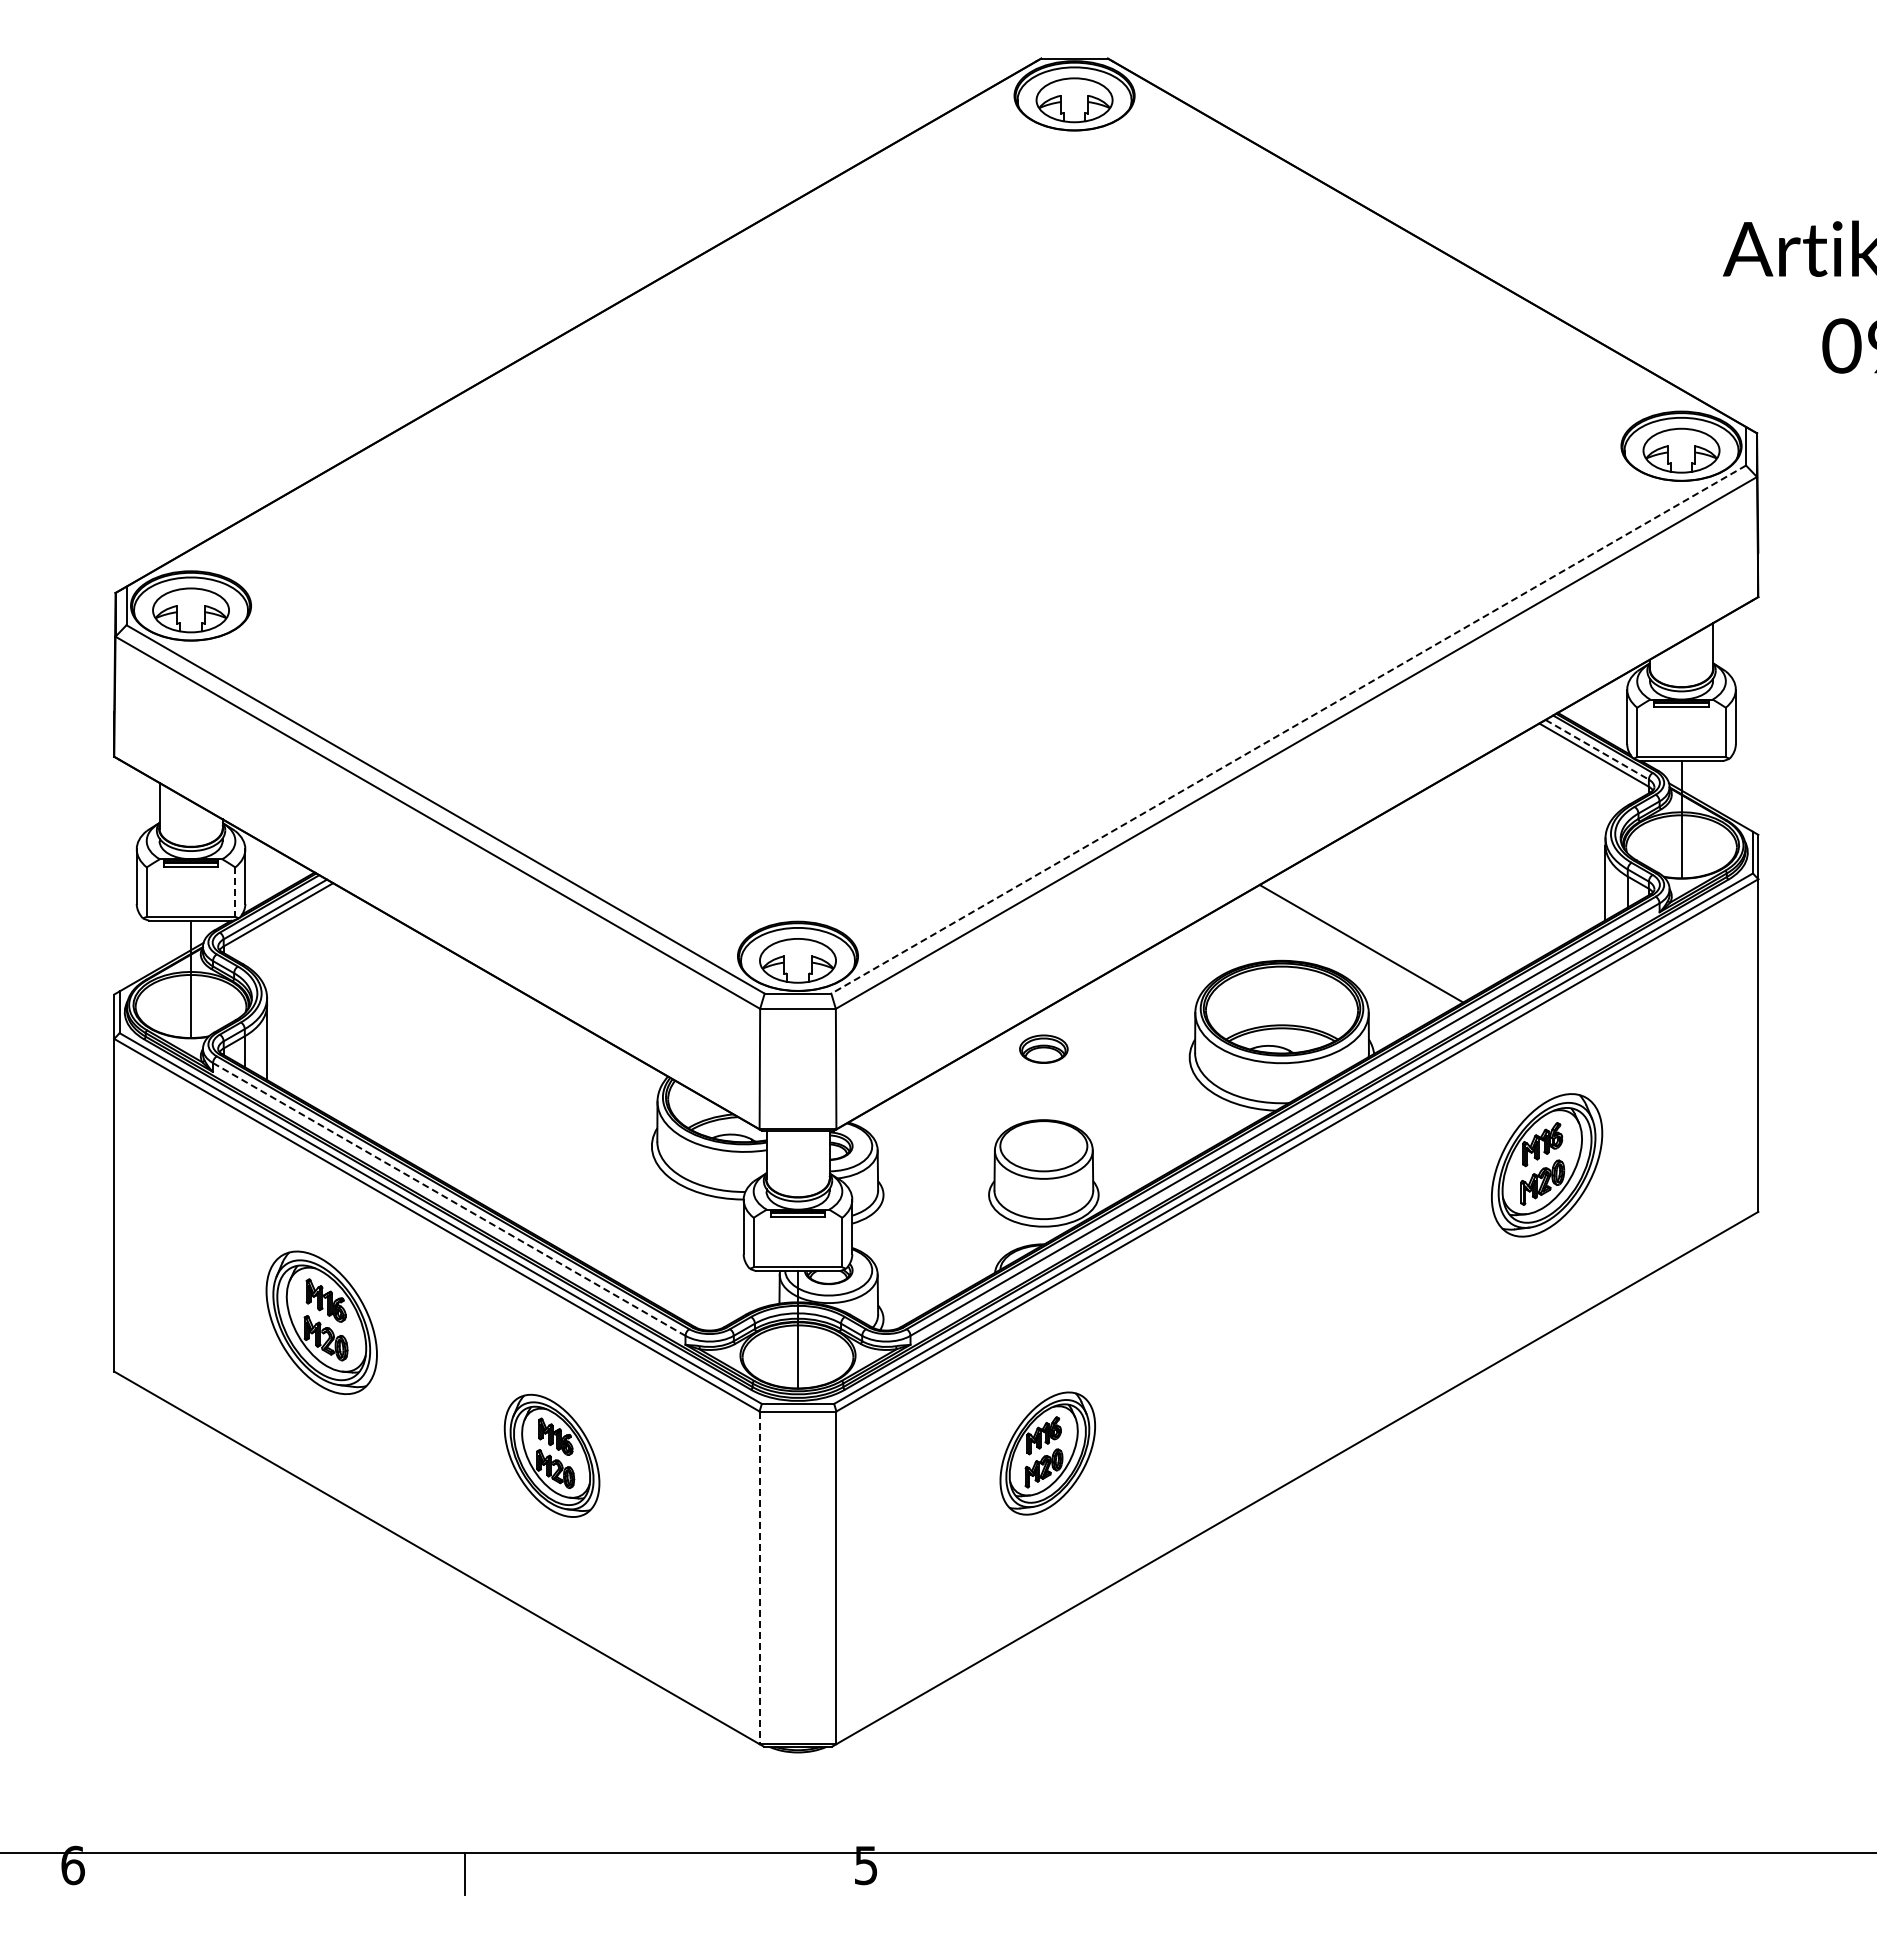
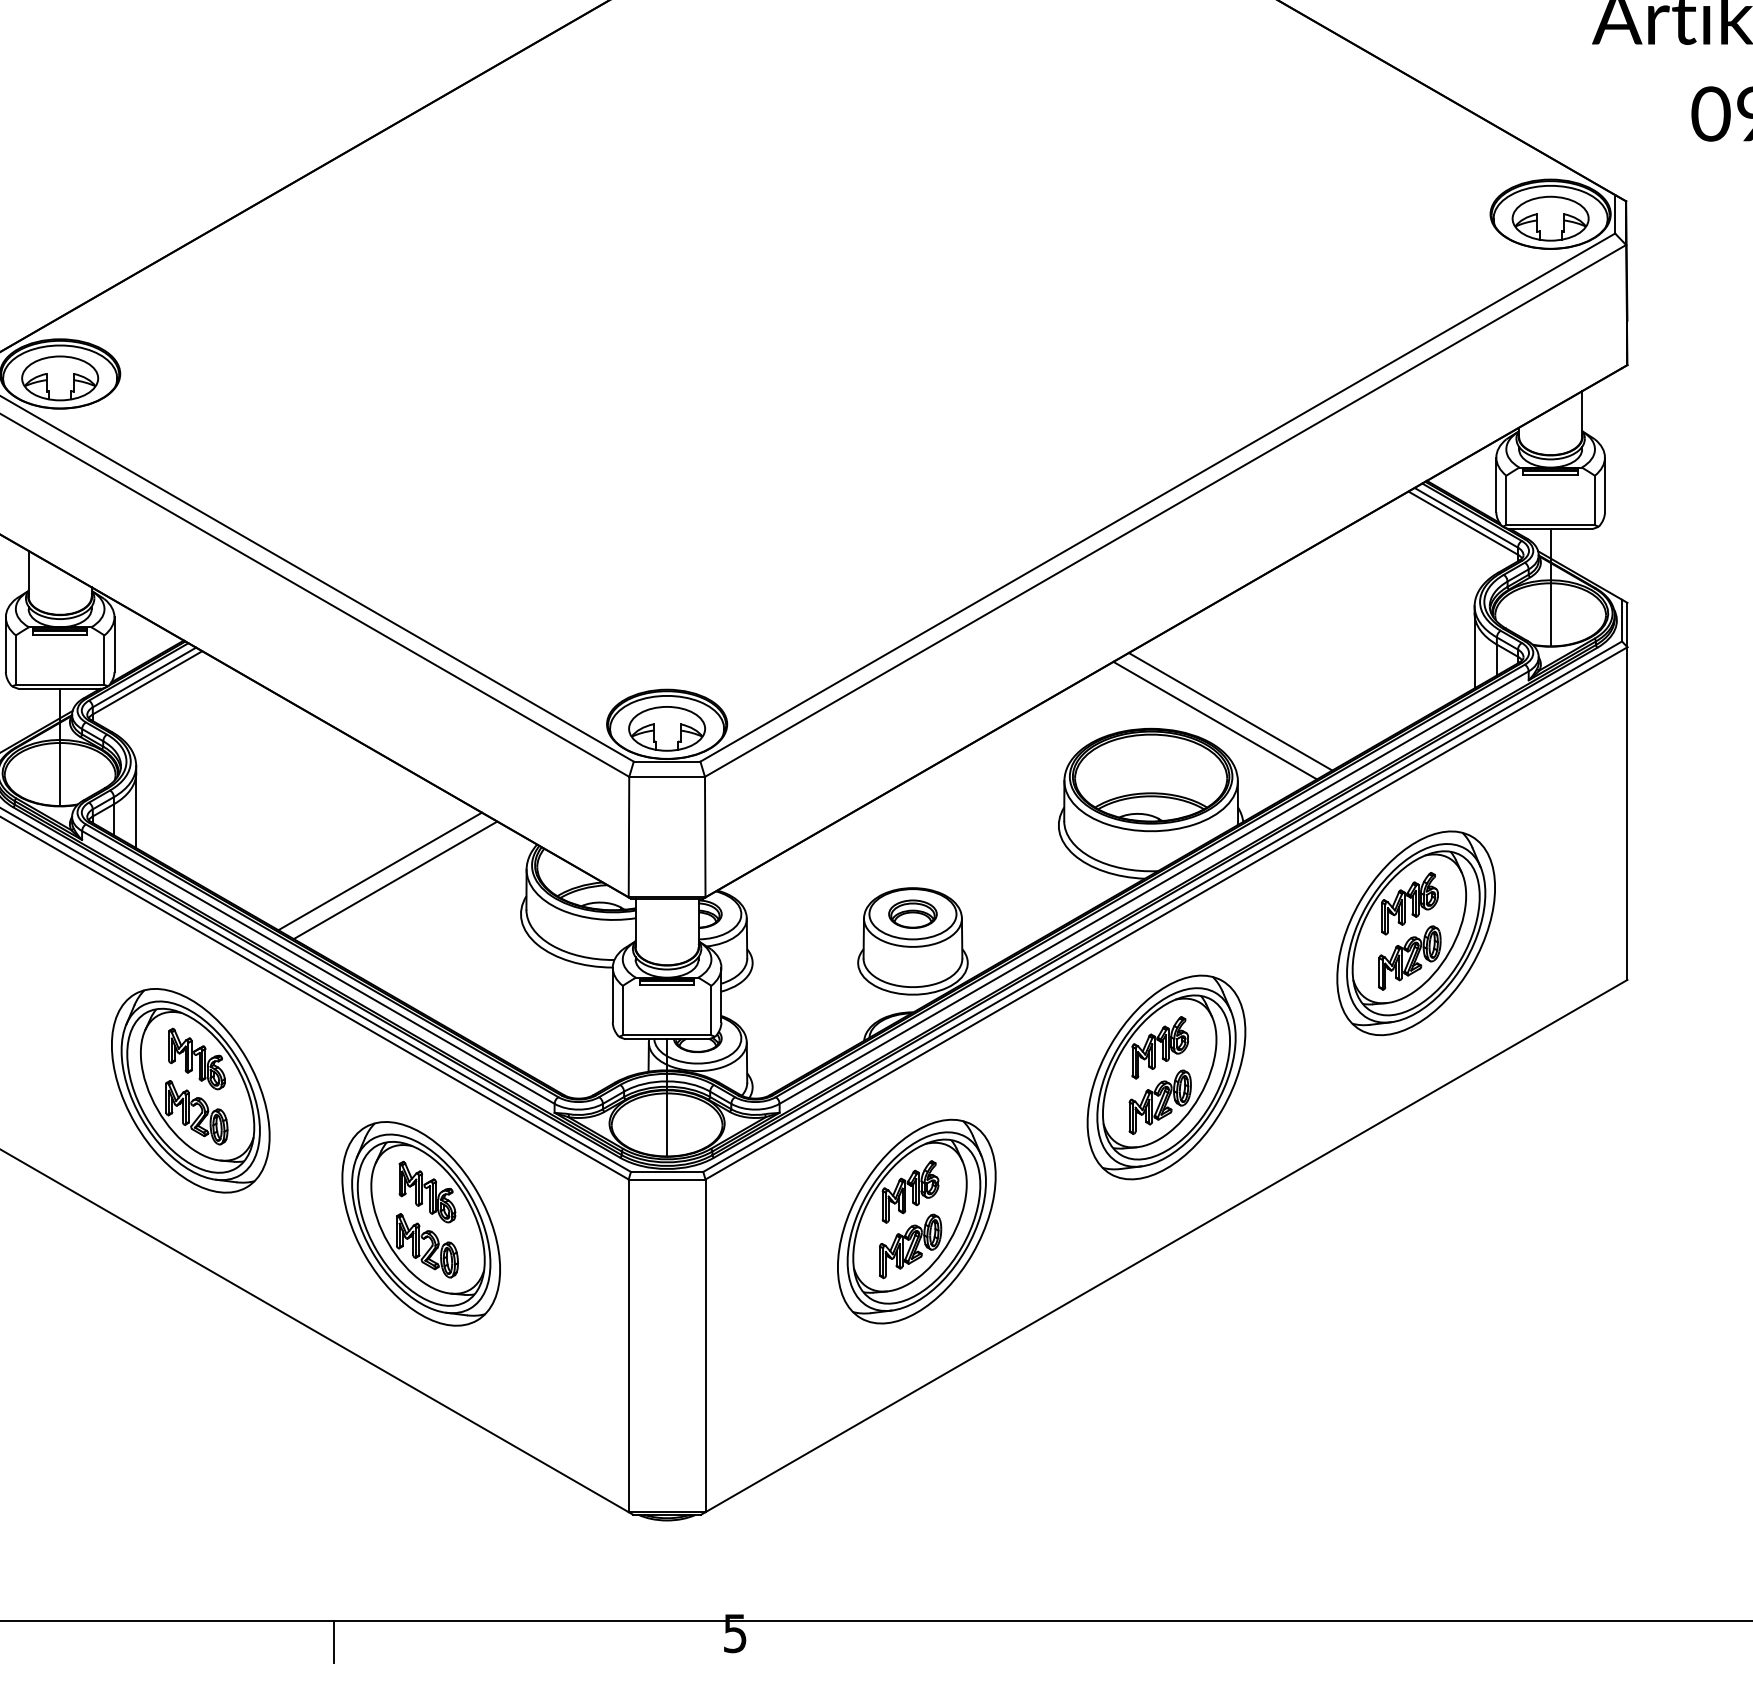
line: (1288, 729) -> (1157, 497), dashed -> solid
line: (1597, 749) -> (1466, 517), dashed -> solid
line: (235, 892) -> (104, 660), dashed -> solid
line: (1345, 952) -> (1214, 720), added
part: (1043, 1048) -> (912, 913), moved
line: (510, 1103) -> (379, 871), added
line: (526, 1112) -> (395, 880), added
part: (1546, 1165) -> (1415, 933), size x1.43
line: (449, 1199) -> (318, 967), dashed -> solid
part: (1297, 1309) -> (1166, 1077), added
part: (321, 1322) -> (190, 1090), size x1.43
part: (1047, 1453) -> (916, 1221), size x1.67
part: (551, 1455) -> (420, 1223), size x1.67
line: (759, 1578) -> (628, 1346), dashed -> solid

